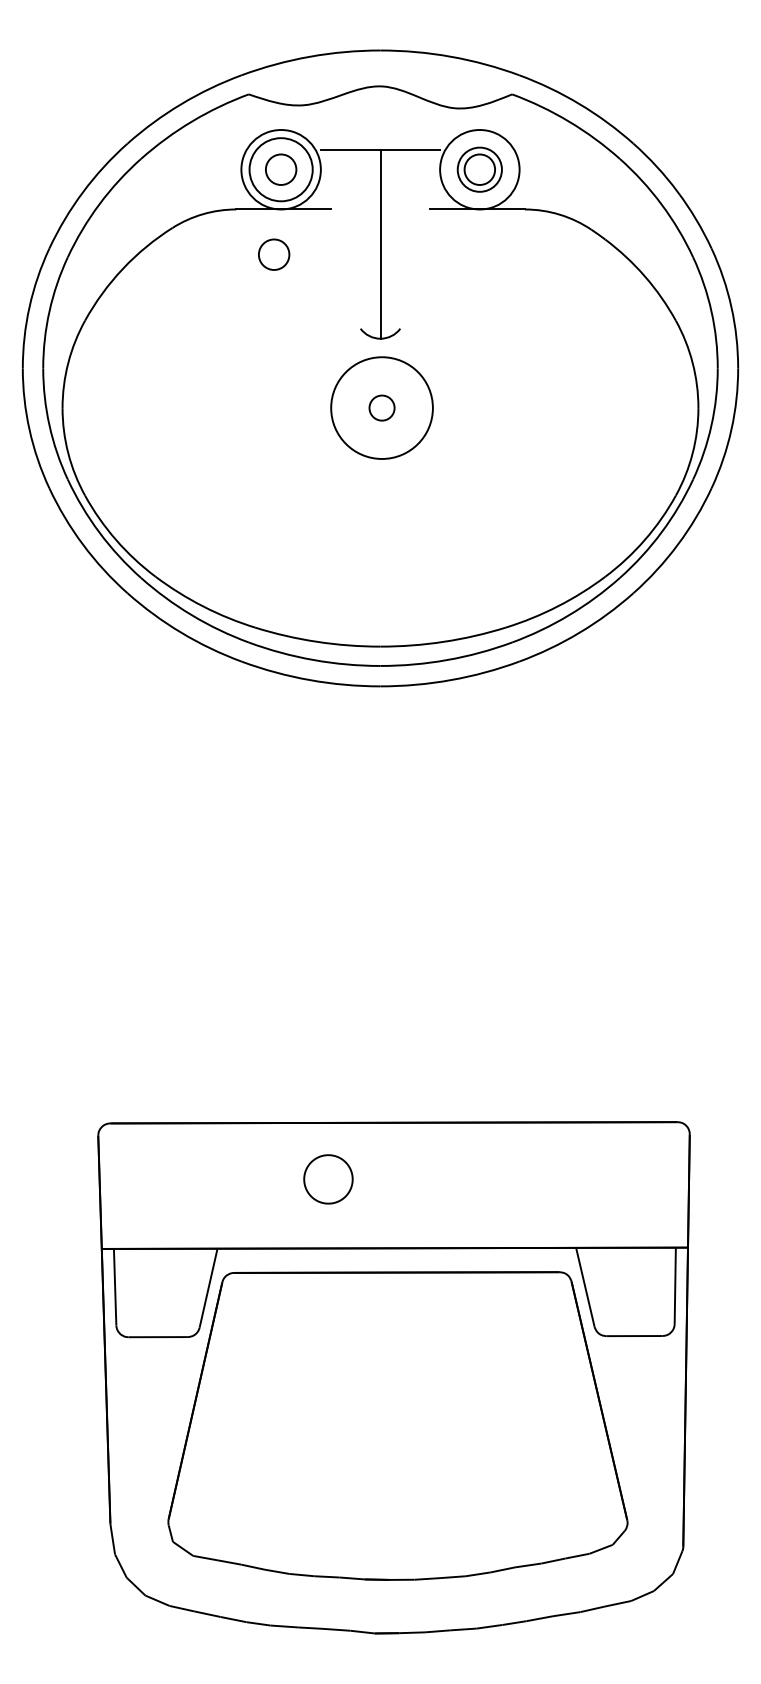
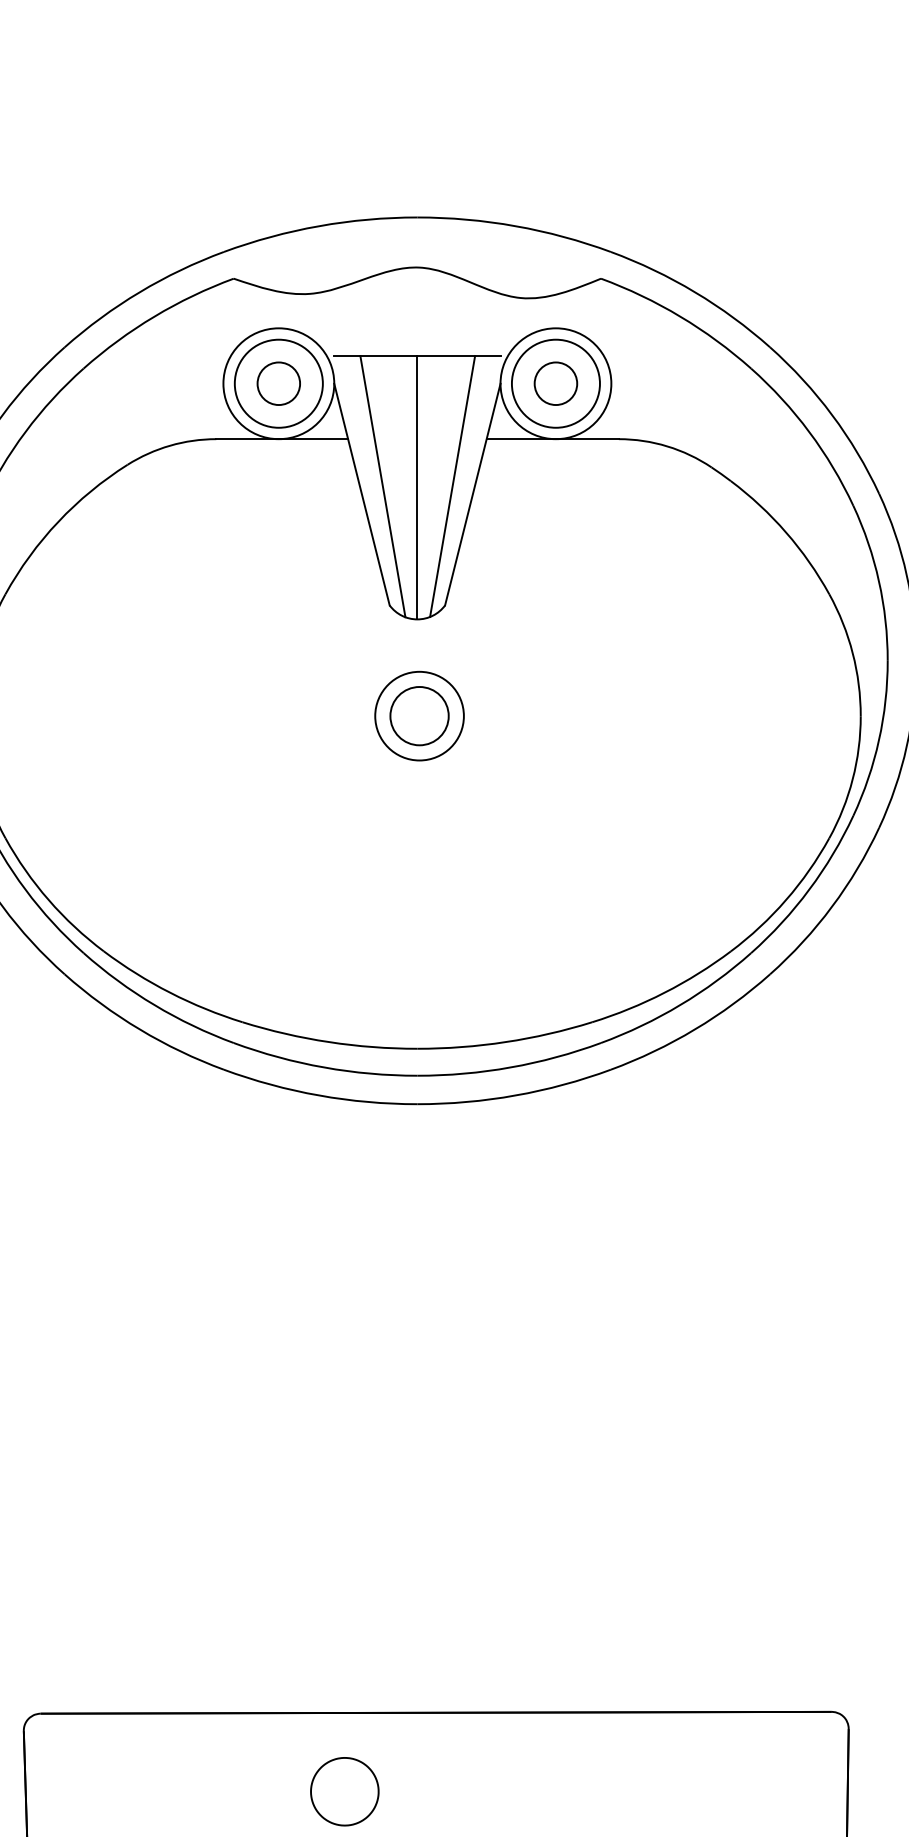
circle: (479, 169) -> (555, 383), size x1.43
line: (355, 243) -> (382, 486), added
line: (405, 243) -> (452, 486), added
line: (340, 248) -> (361, 493), added
line: (420, 248) -> (473, 493), added
circle: (274, 254) -> (269, 501), removed
circle: (381, 407) -> (418, 715), size x0.62
circle: (381, 408) -> (418, 716), size x1.67

